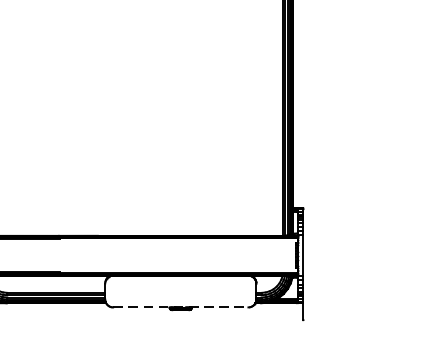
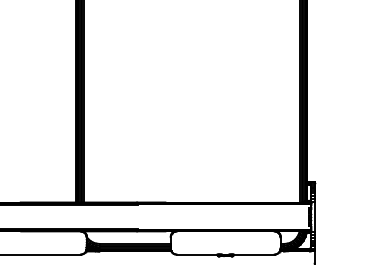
line: (181, 307) -> (226, 254), dashed -> solid

